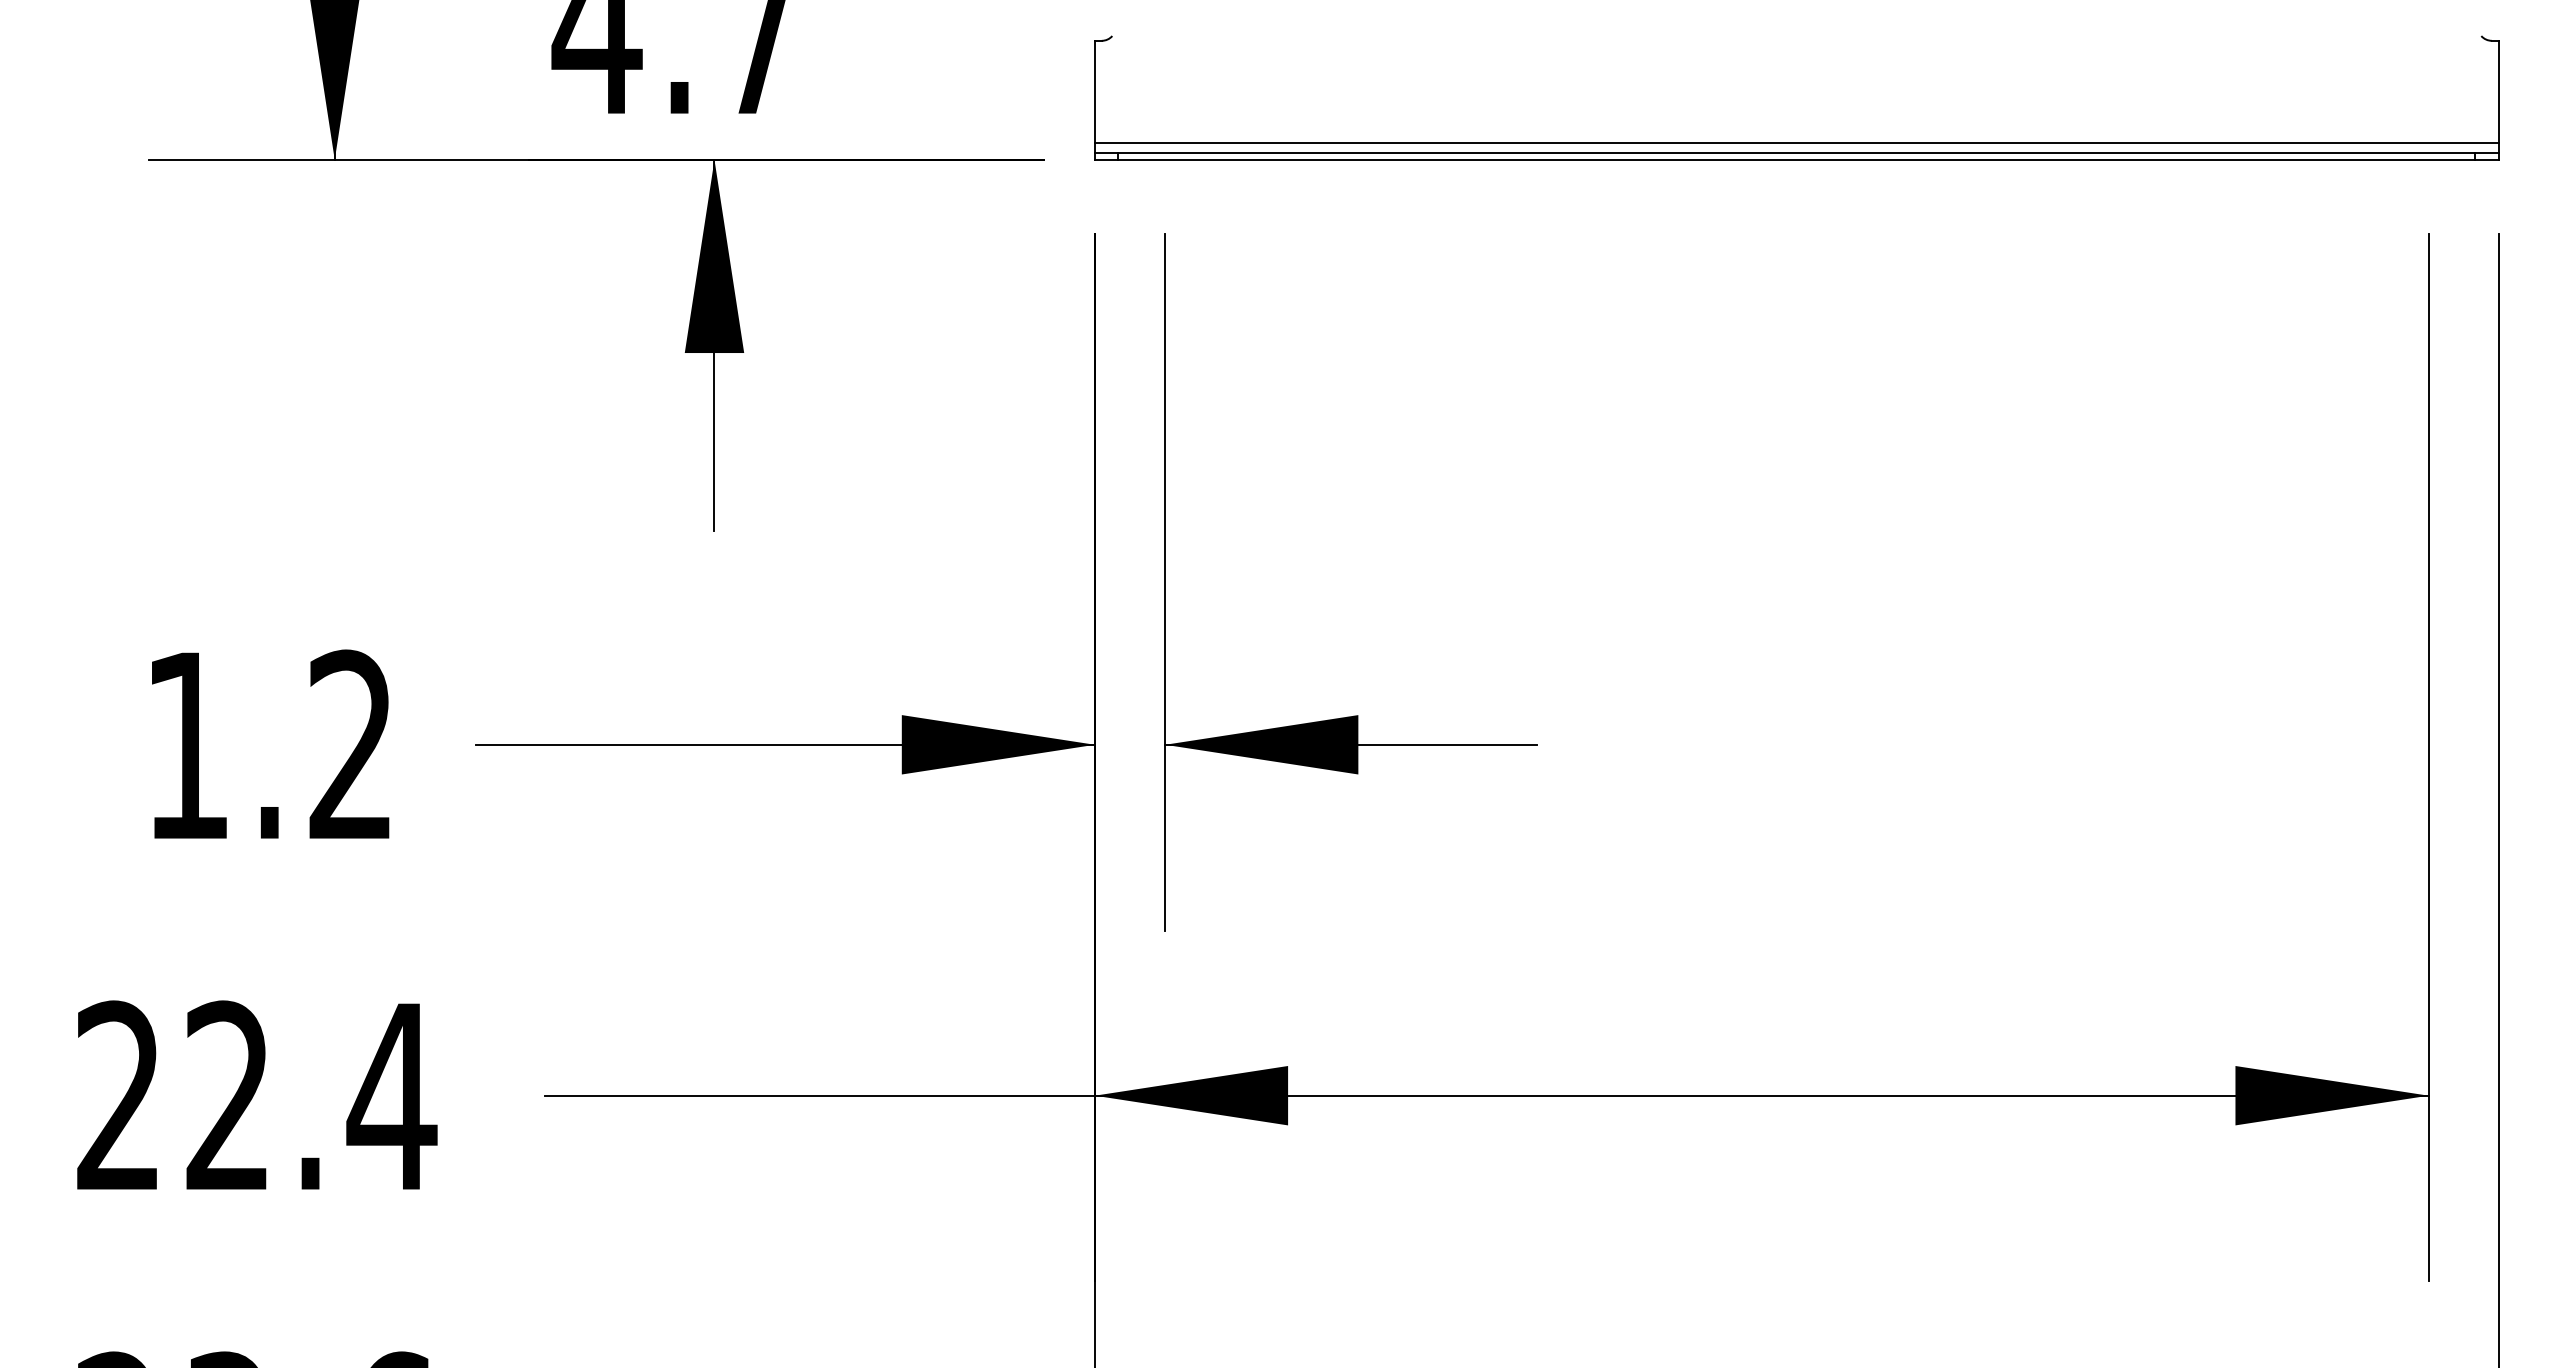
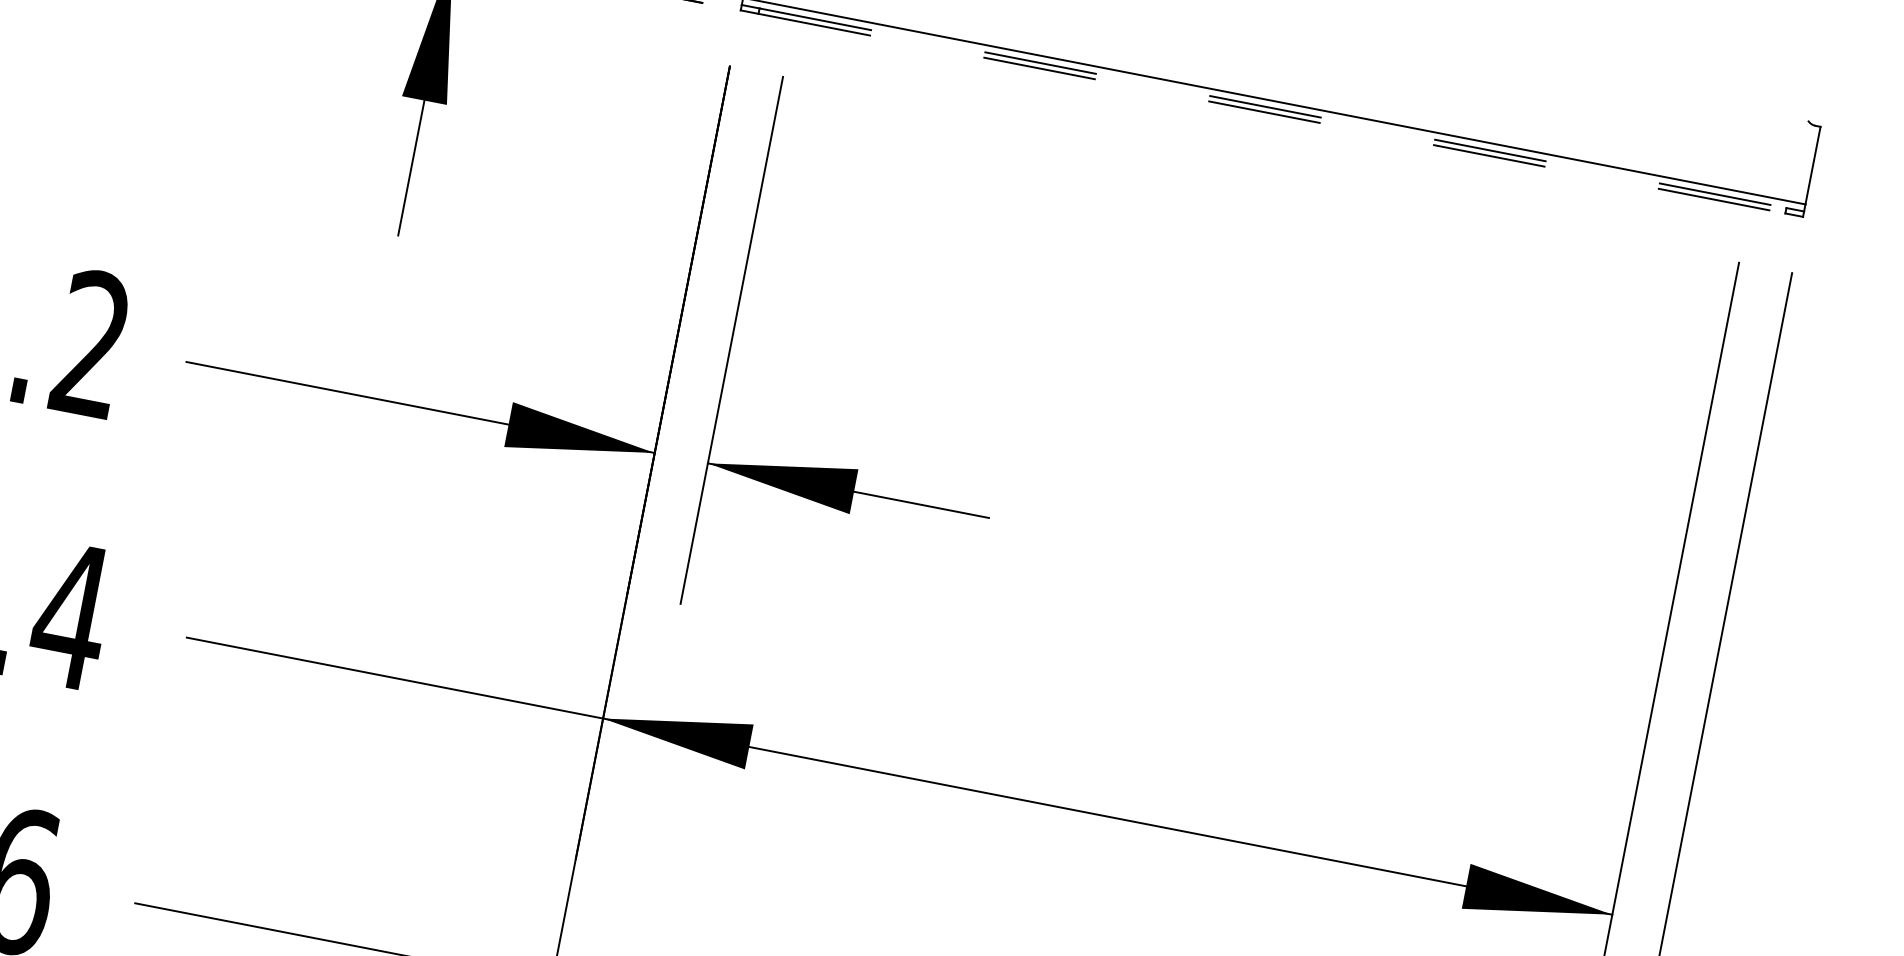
line: (1797, 152) -> (1273, 108), solid -> dashed
line: (1797, 159) -> (1272, 113), solid -> dashed

